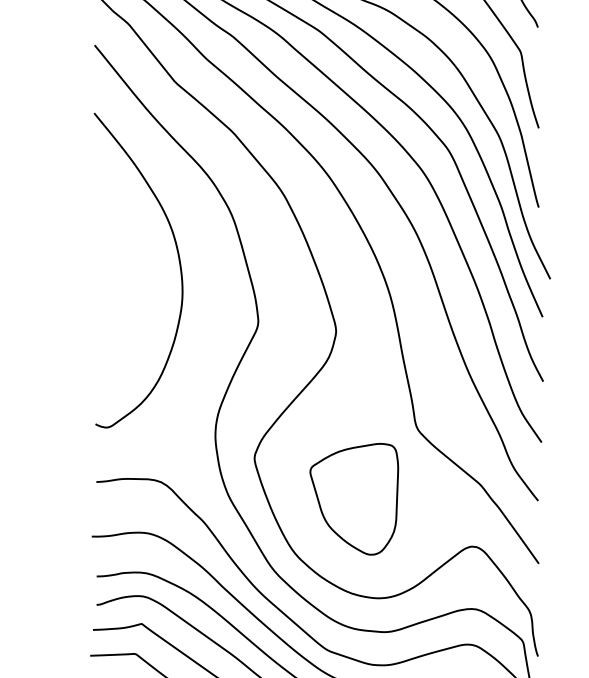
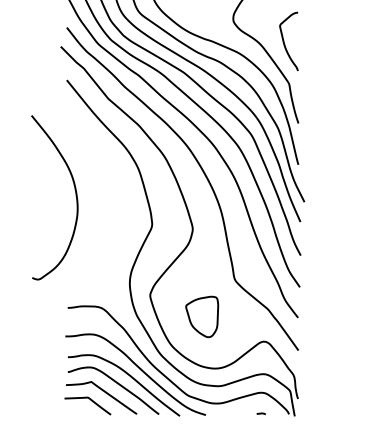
curve: (178, 268) -> (75, 196), moved
part: (352, 498) -> (201, 316), size x0.7

